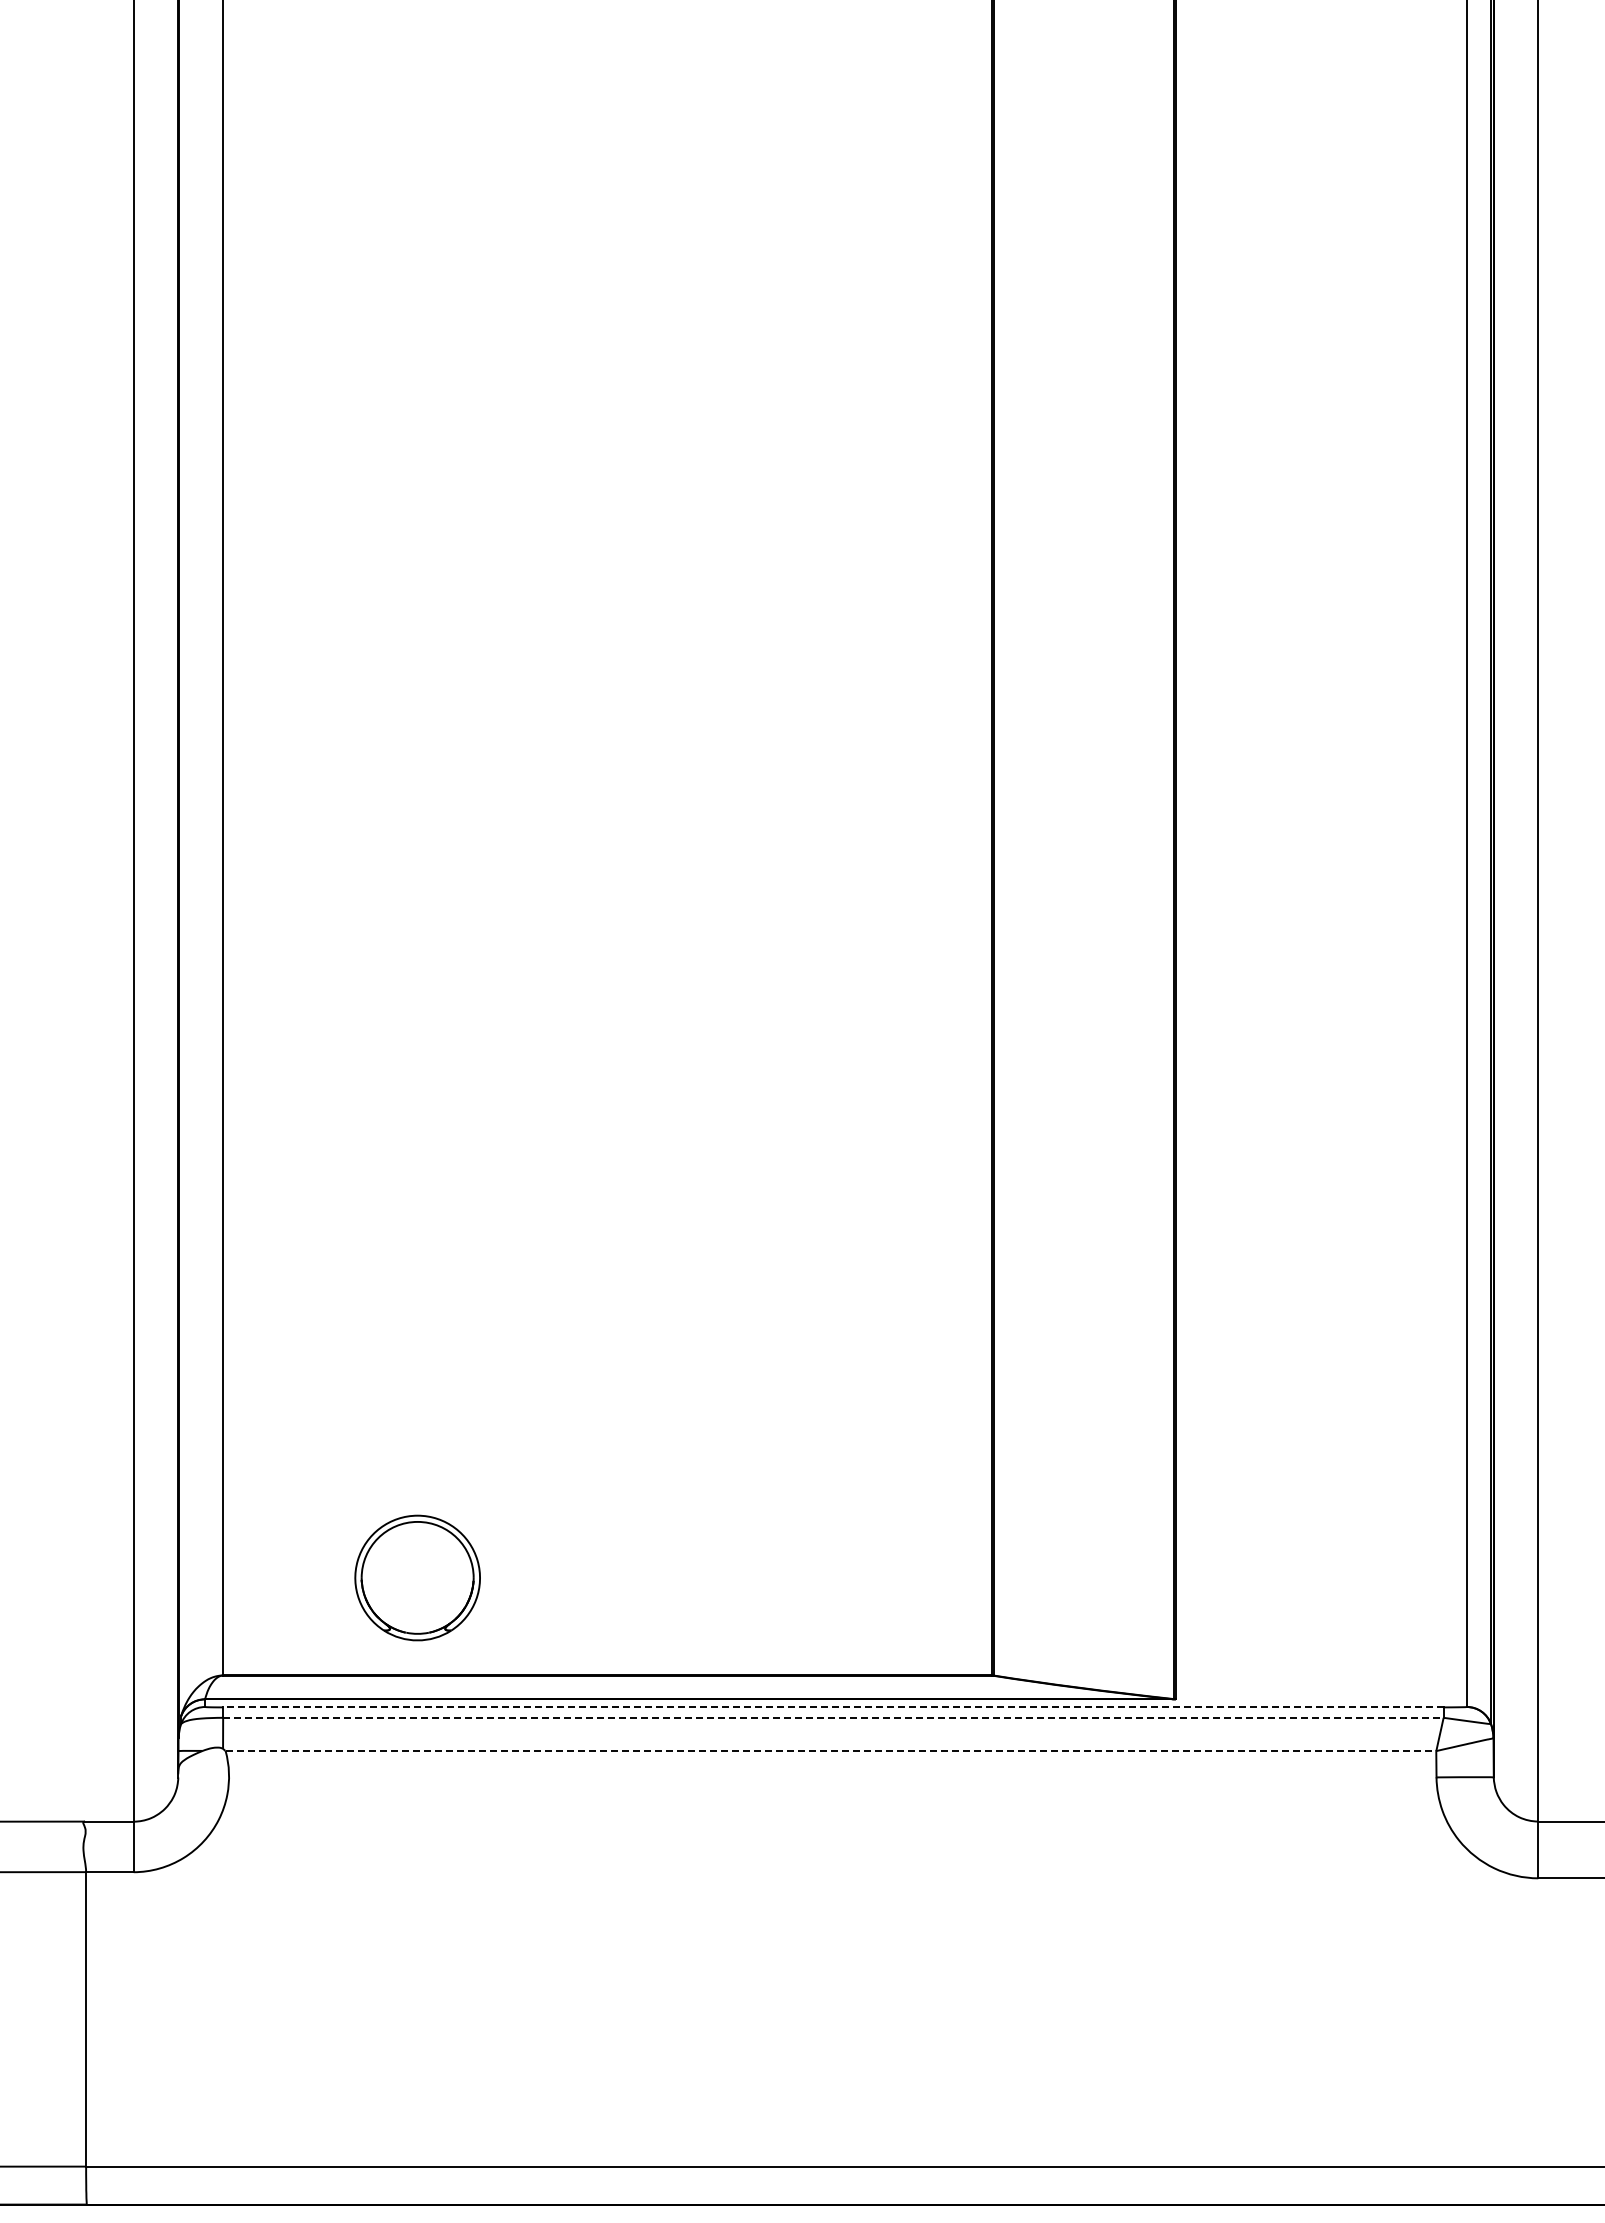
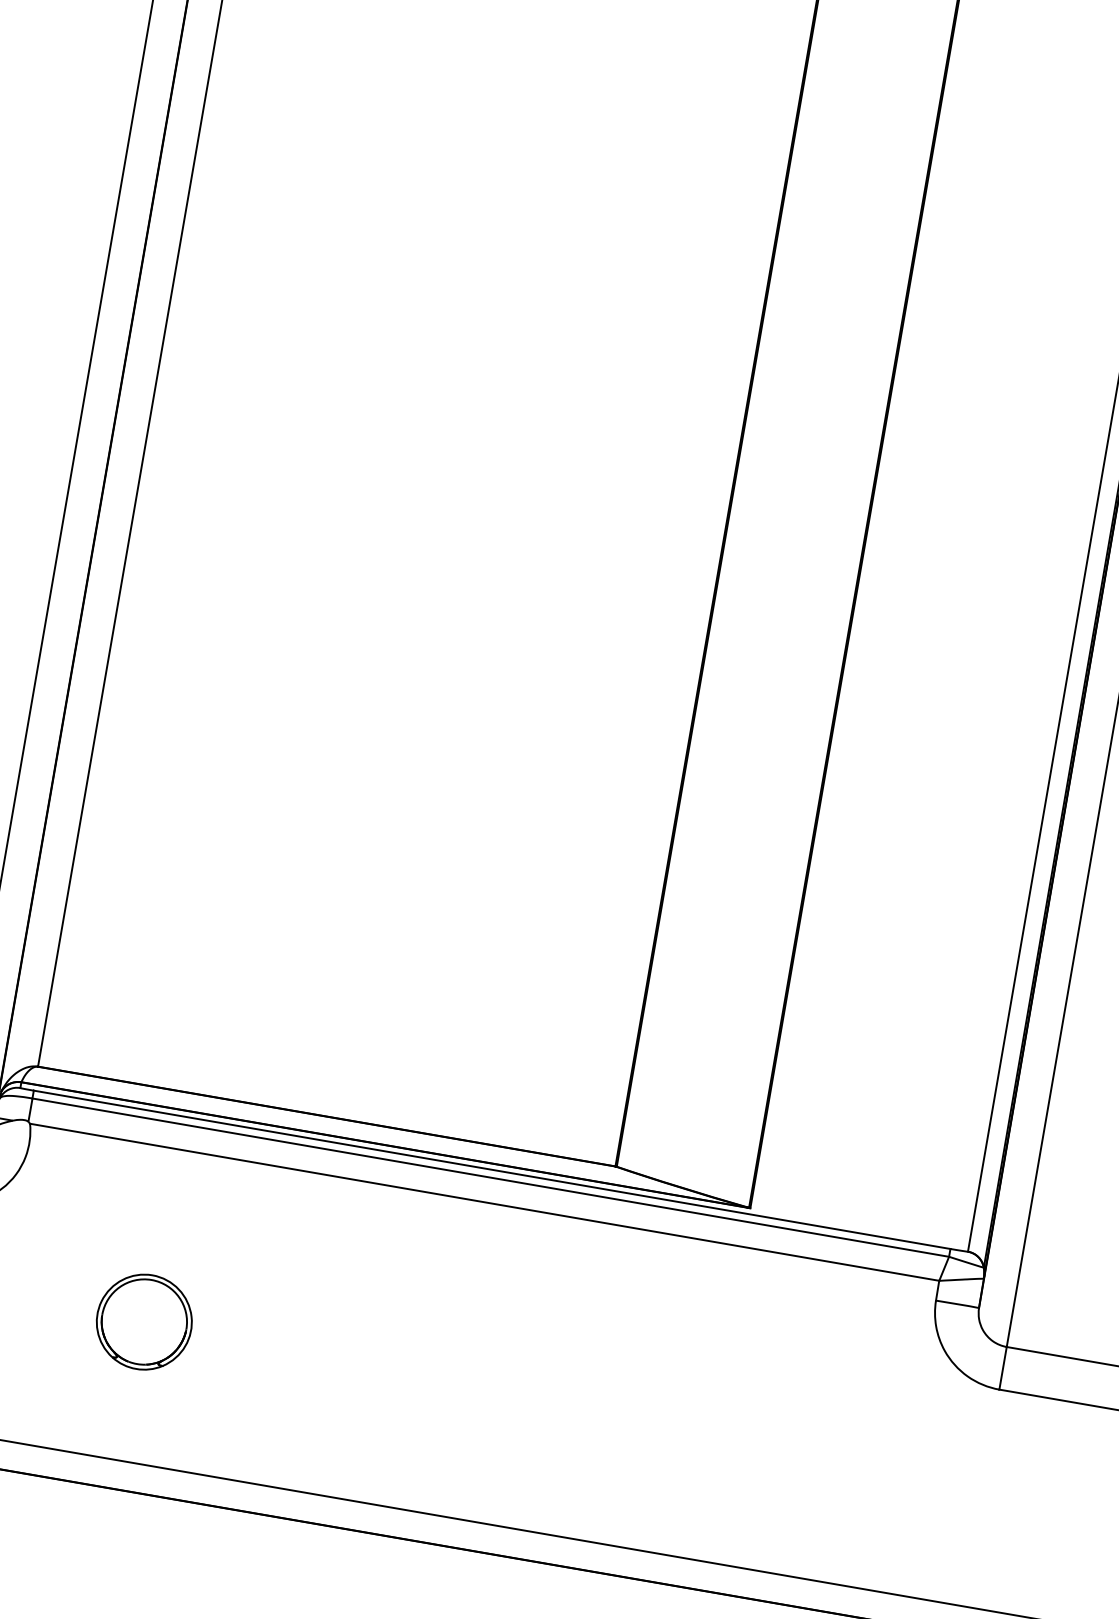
part: (417, 1577) -> (144, 1321), moved
line: (832, 1707) -> (491, 1169), dashed -> solid
line: (833, 1717) -> (490, 1177), dashed -> solid
line: (831, 1751) -> (485, 1202), dashed -> solid

